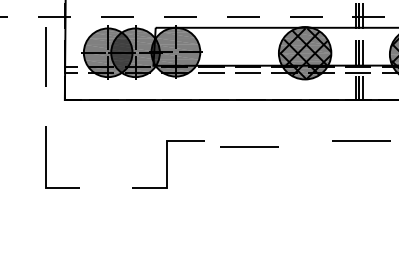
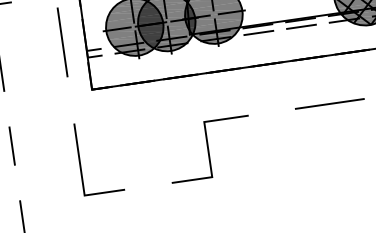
line: (249, 146) -> (329, 103), moved
line: (167, 164) -> (208, 149), moved

